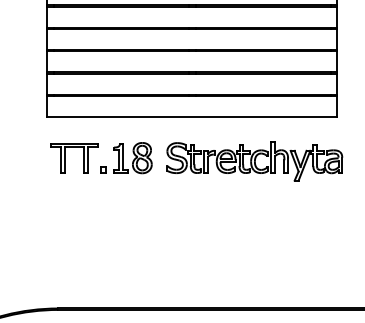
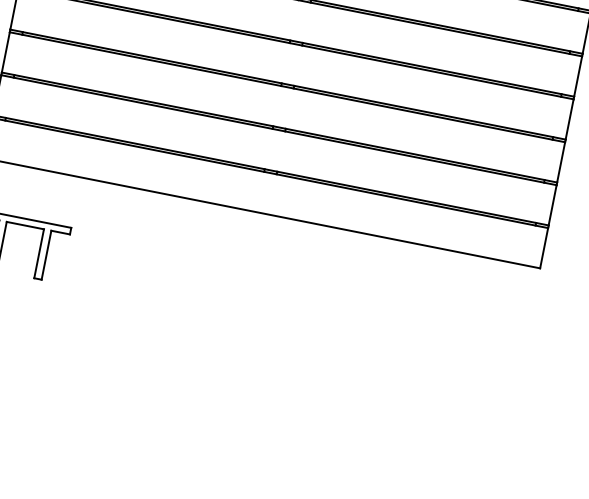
part: (126, 158) -> (120, 267), removed
part: (254, 161) -> (364, 321), removed

